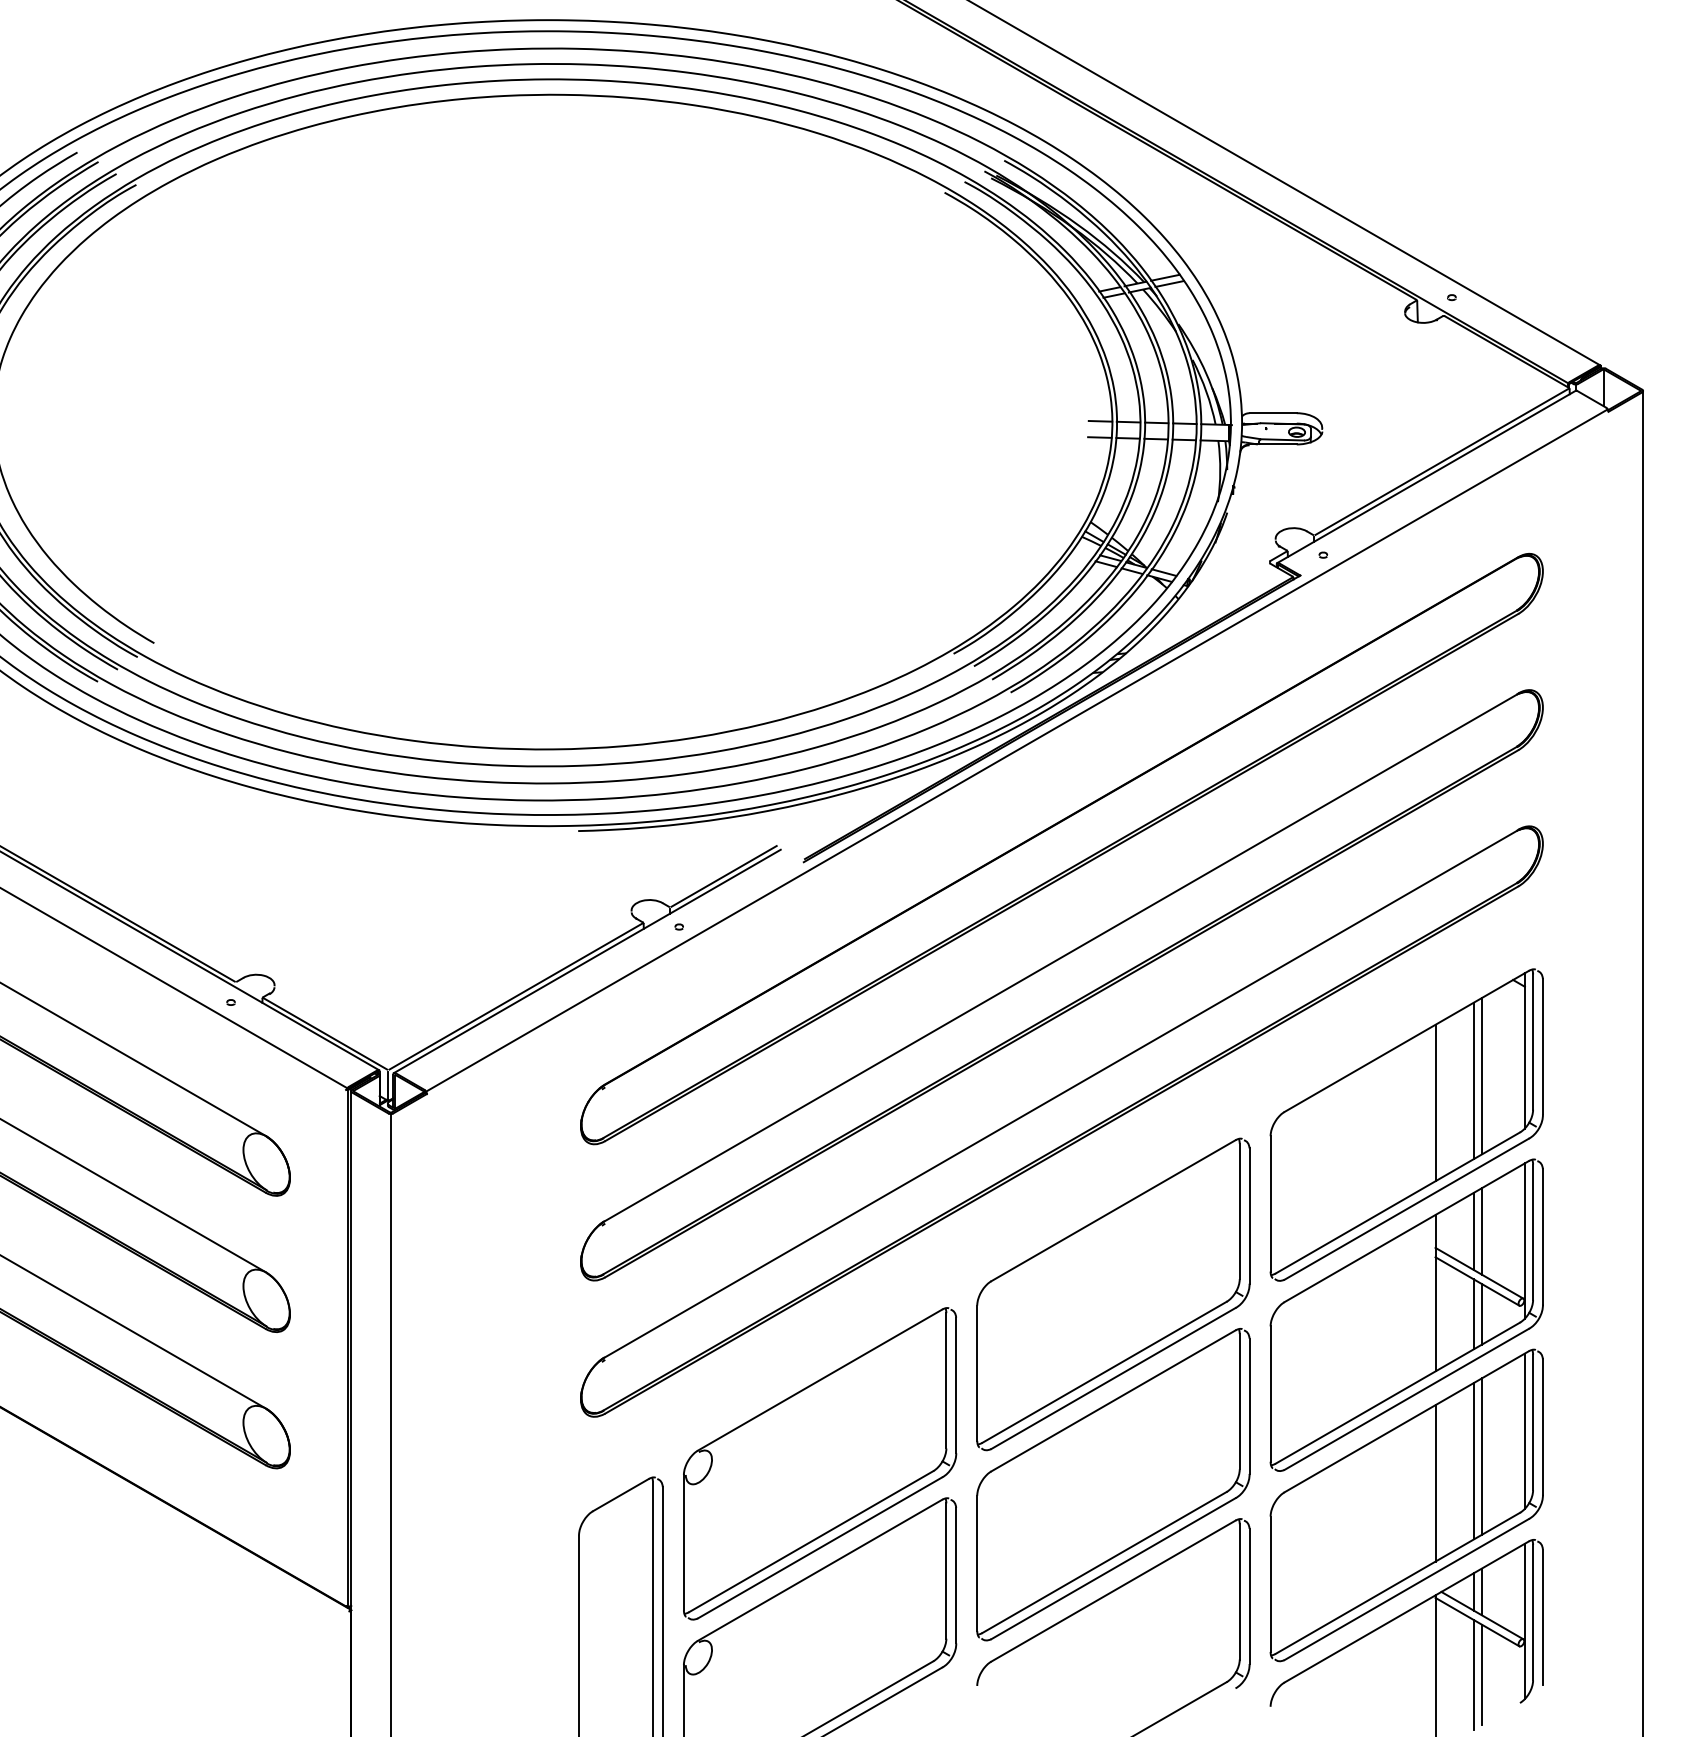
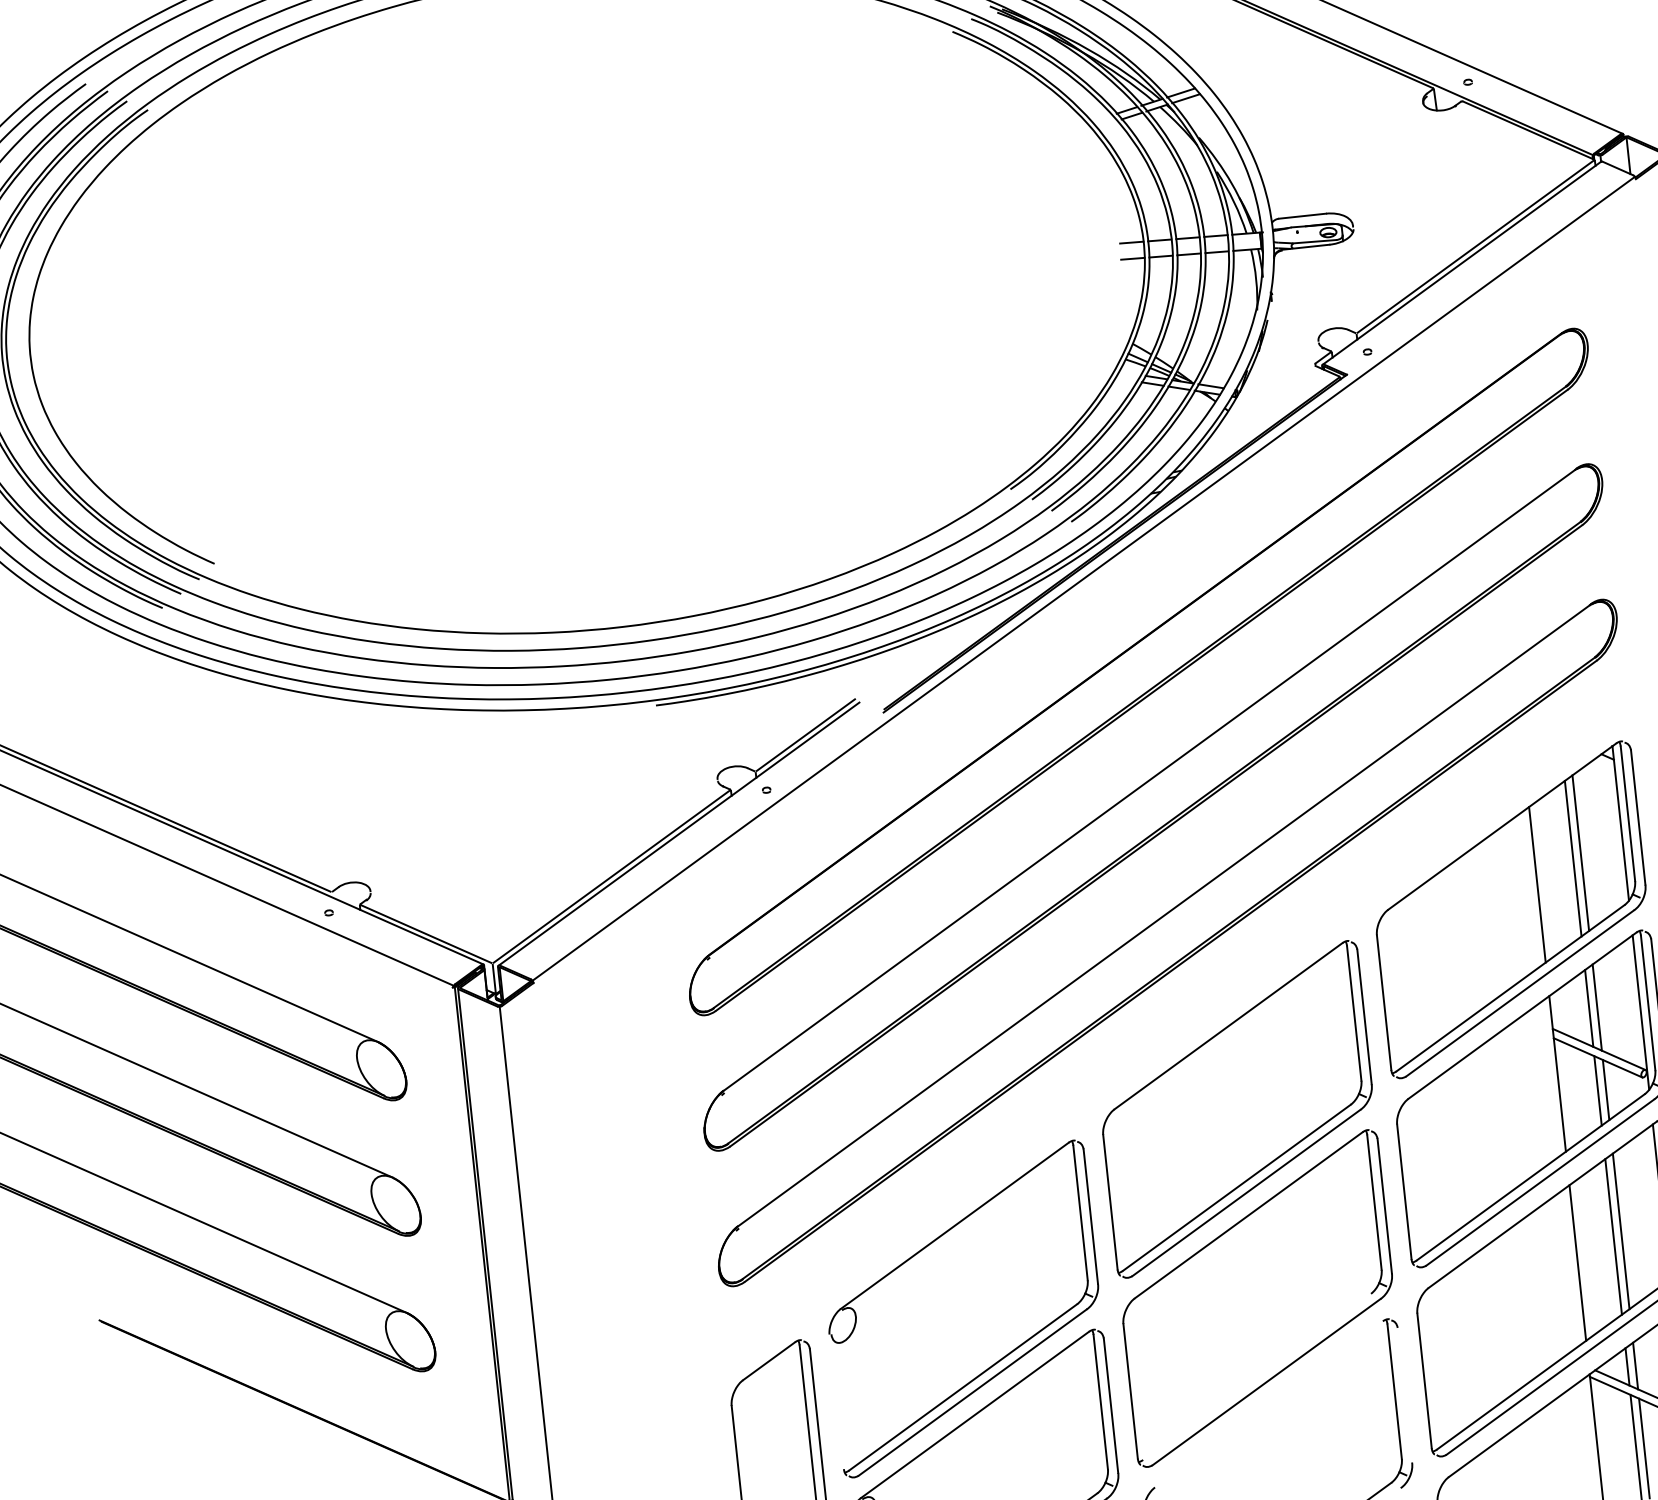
line: (683, 1542) -> (836, 1401), removed
line: (1104, 1562) -> (1257, 1376), removed
line: (1113, 1590) -> (1268, 1403), removed
line: (1249, 1596) -> (1404, 1395), removed

